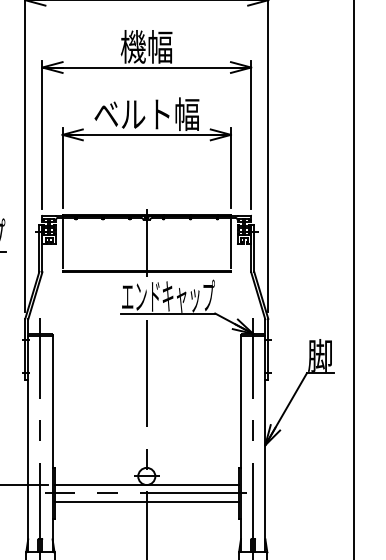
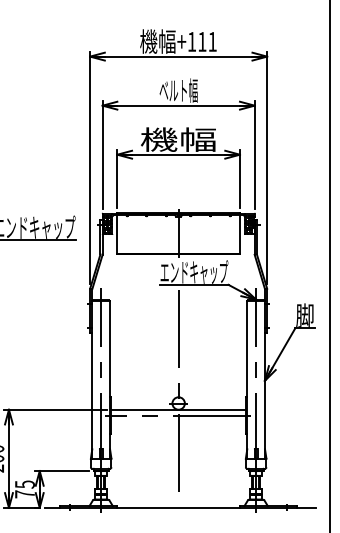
text: (146, 46) -> (178, 90), 機幅 -> ベルト幅
text: (146, 113) -> (178, 139), ベルト幅 -> 機幅
line: (146, 501) -> (178, 421), removed

